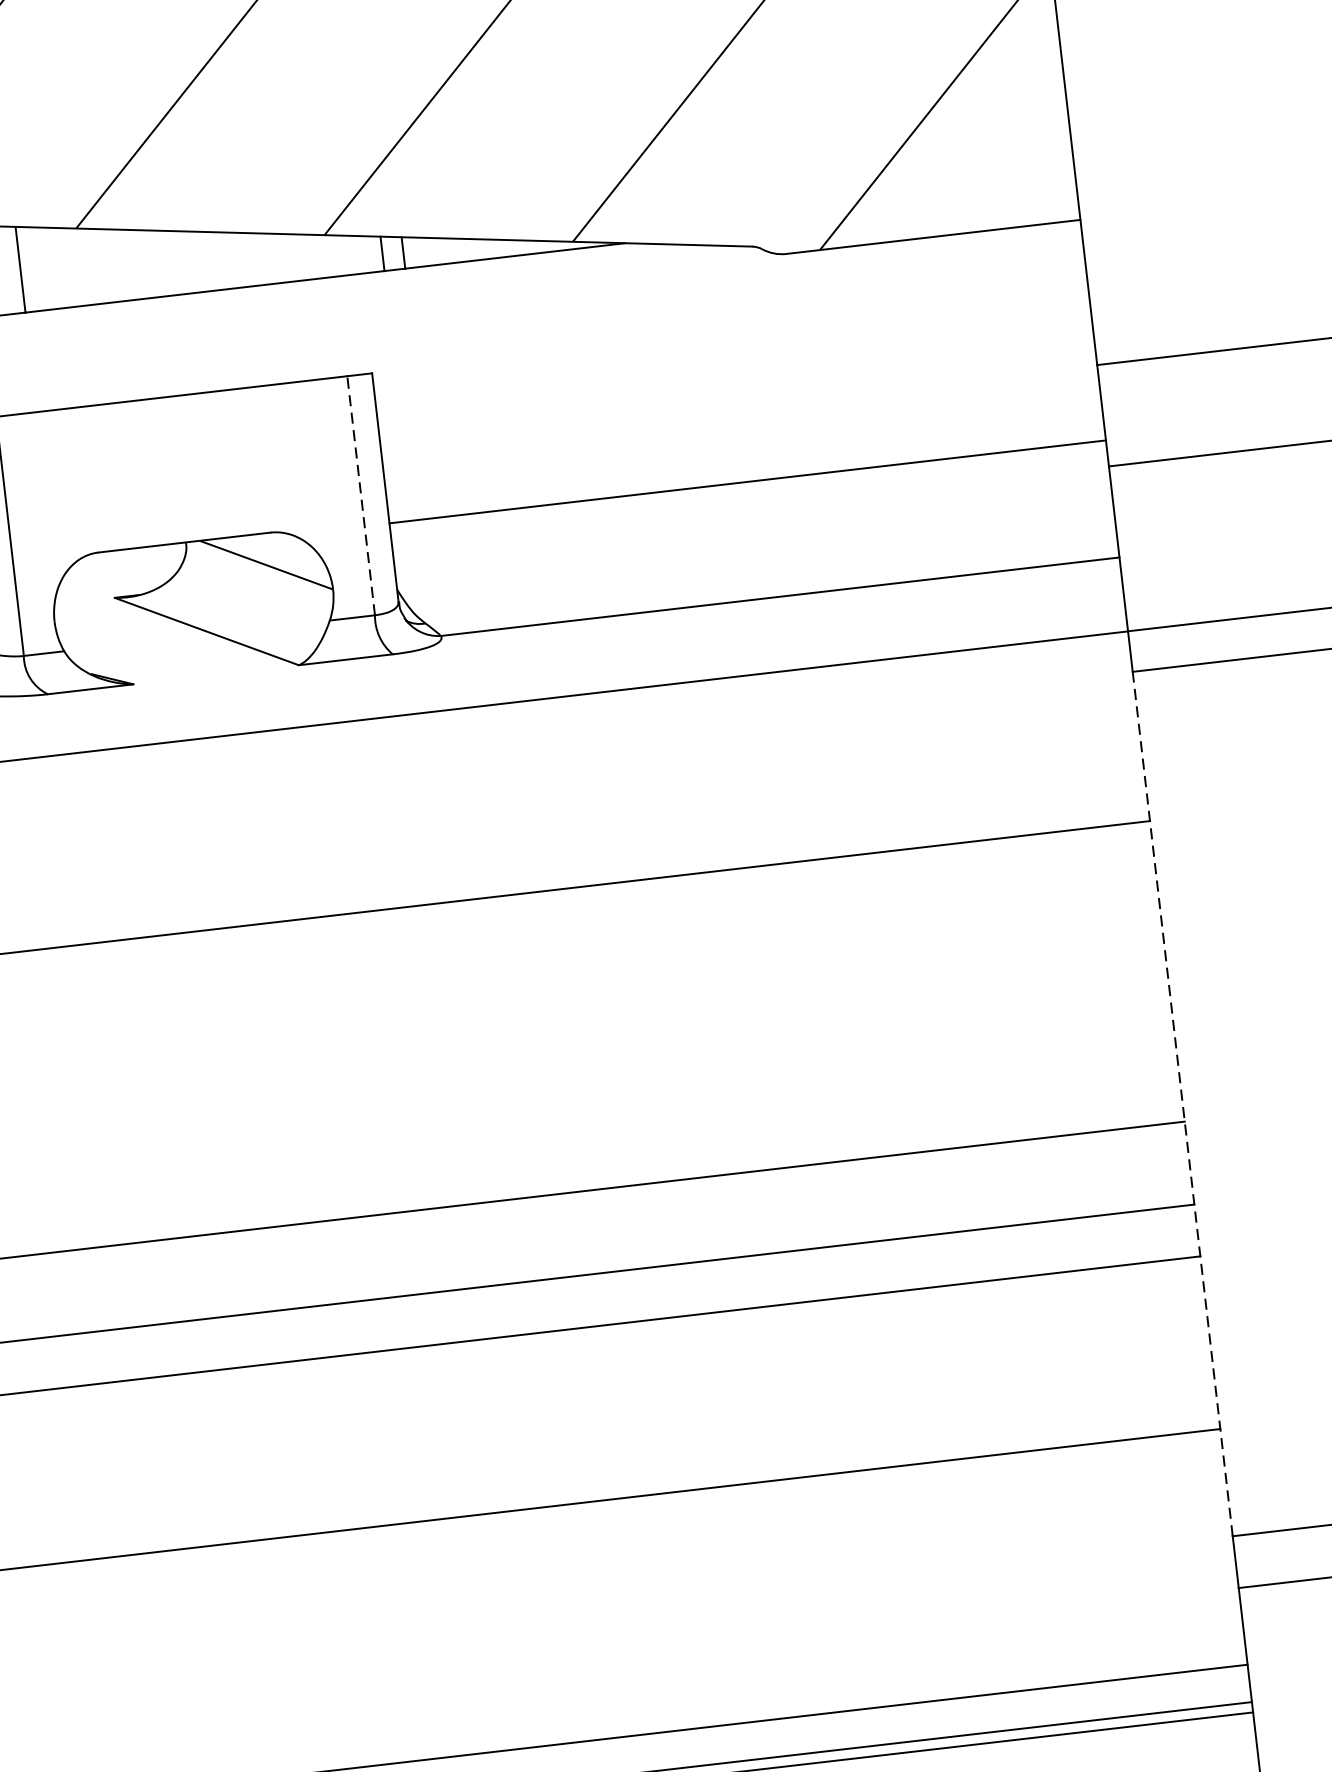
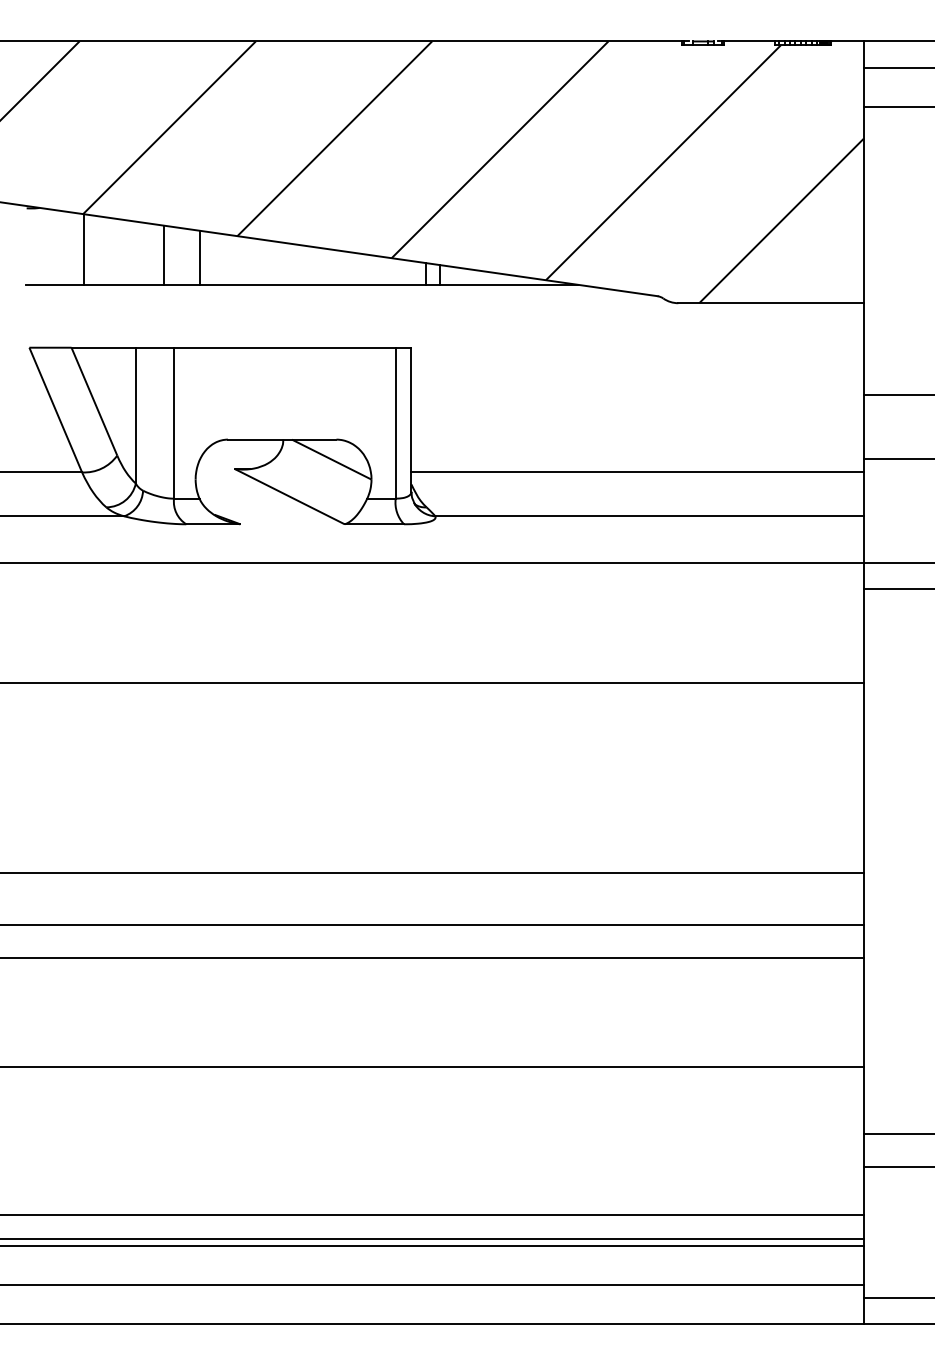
line: (747, 482) -> (637, 472), moved
line: (360, 494) -> (395, 422), dashed -> solid
line: (1182, 1104) -> (863, 861), dashed -> solid

